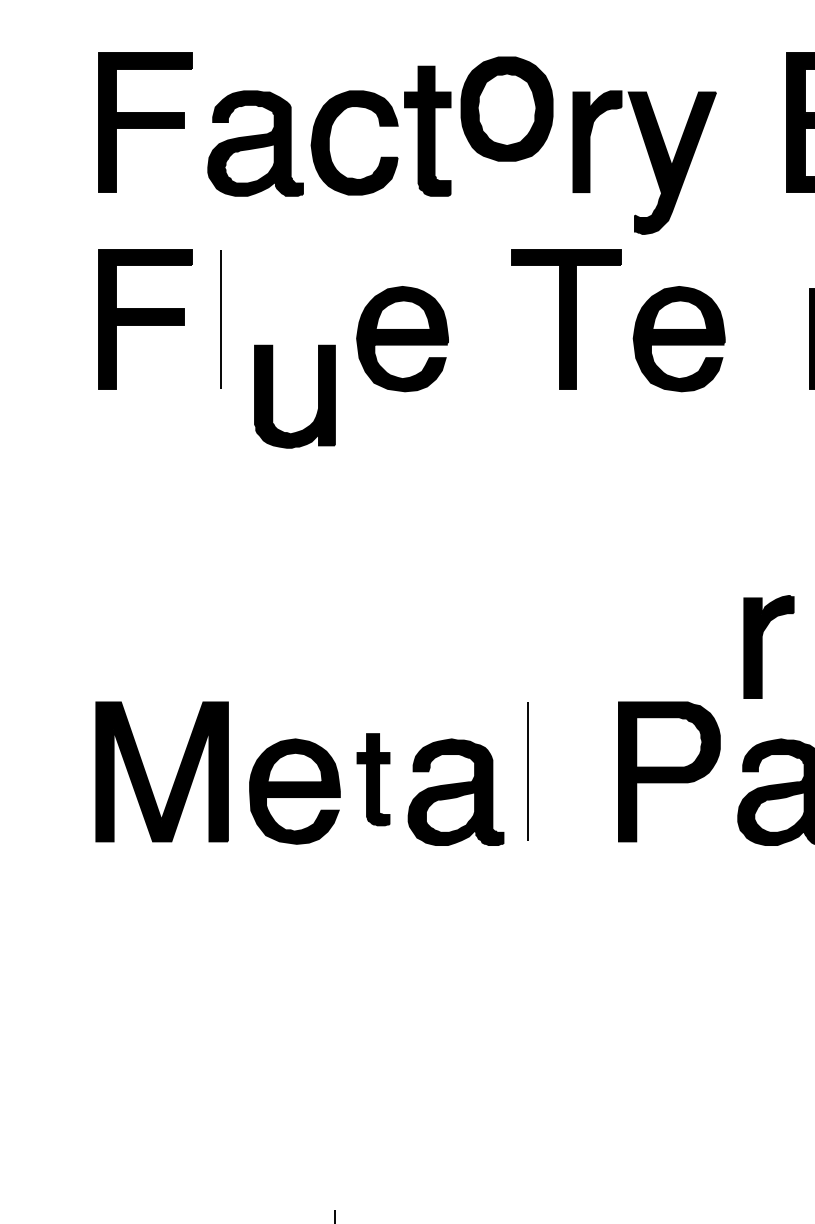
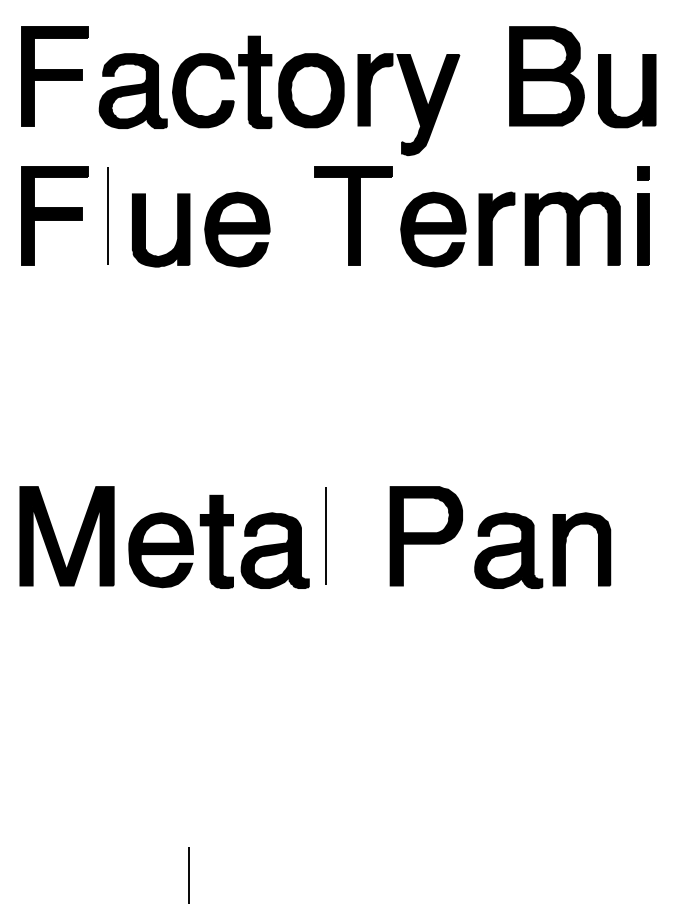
part: (507, 108) -> (311, 90), moved
part: (272, 396) -> (145, 230), moved
part: (768, 646) -> (496, 228), moved
part: (373, 779) -> (216, 541), size x1.43

